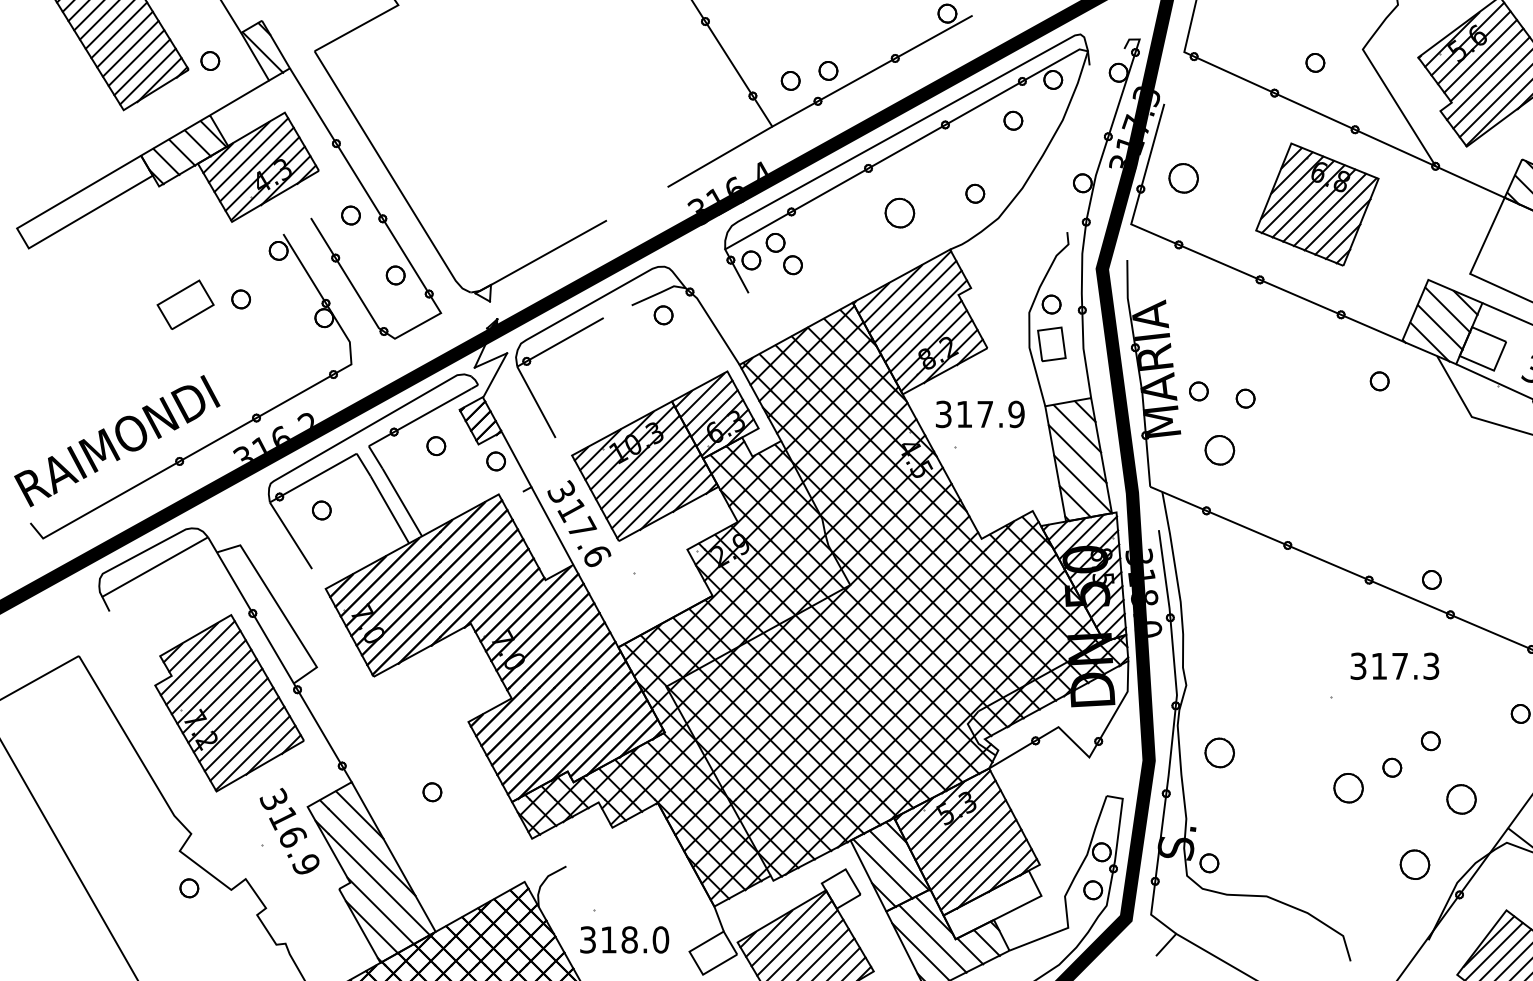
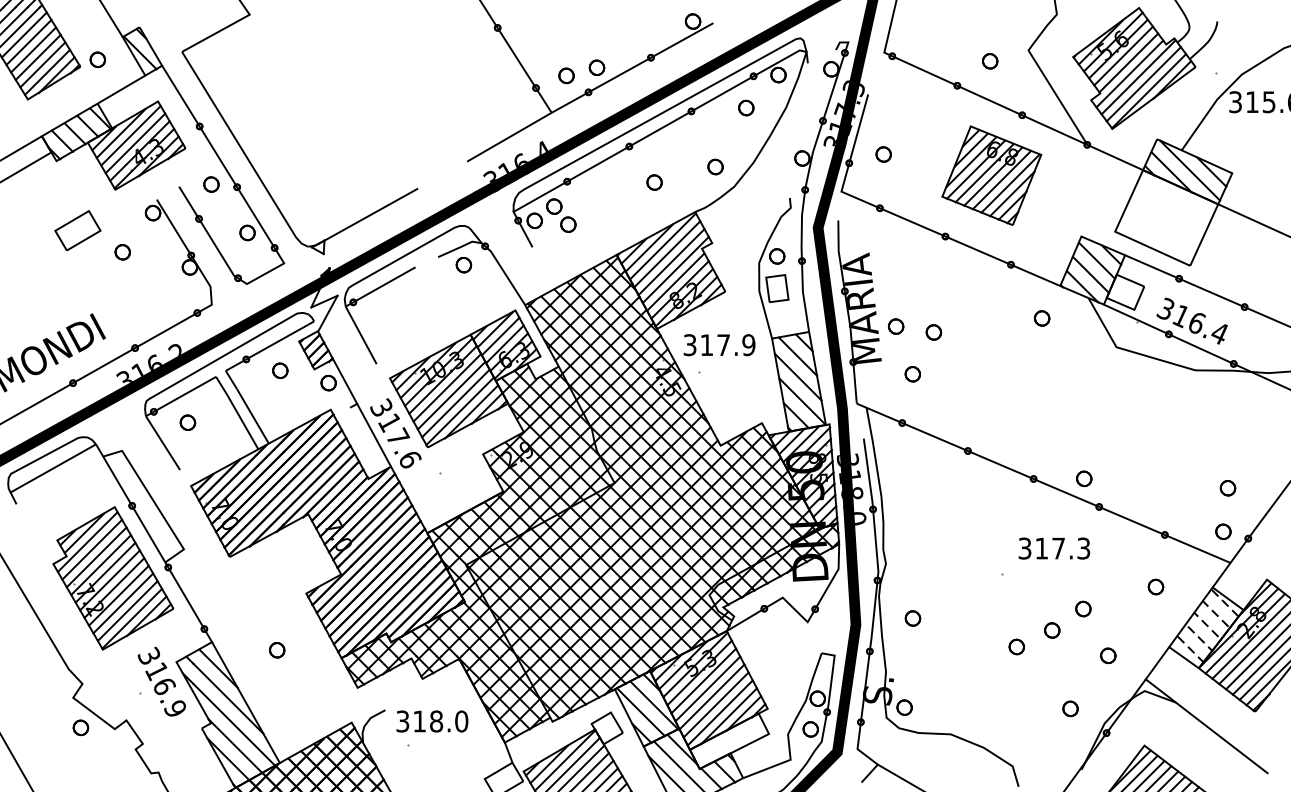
part: (1183, 178) -> (883, 154), size x0.62
part: (899, 212) -> (654, 182), size x0.62
part: (185, 304) -> (77, 230), moved
part: (1219, 450) -> (912, 374), size x0.62
part: (1219, 752) -> (912, 618), size x0.62
part: (1347, 787) -> (1016, 646), size x0.62
part: (1461, 798) -> (1108, 655), size x0.62
part: (1414, 864) -> (1070, 708), size x0.62
text: (624, 939) -> (432, 721), moved

